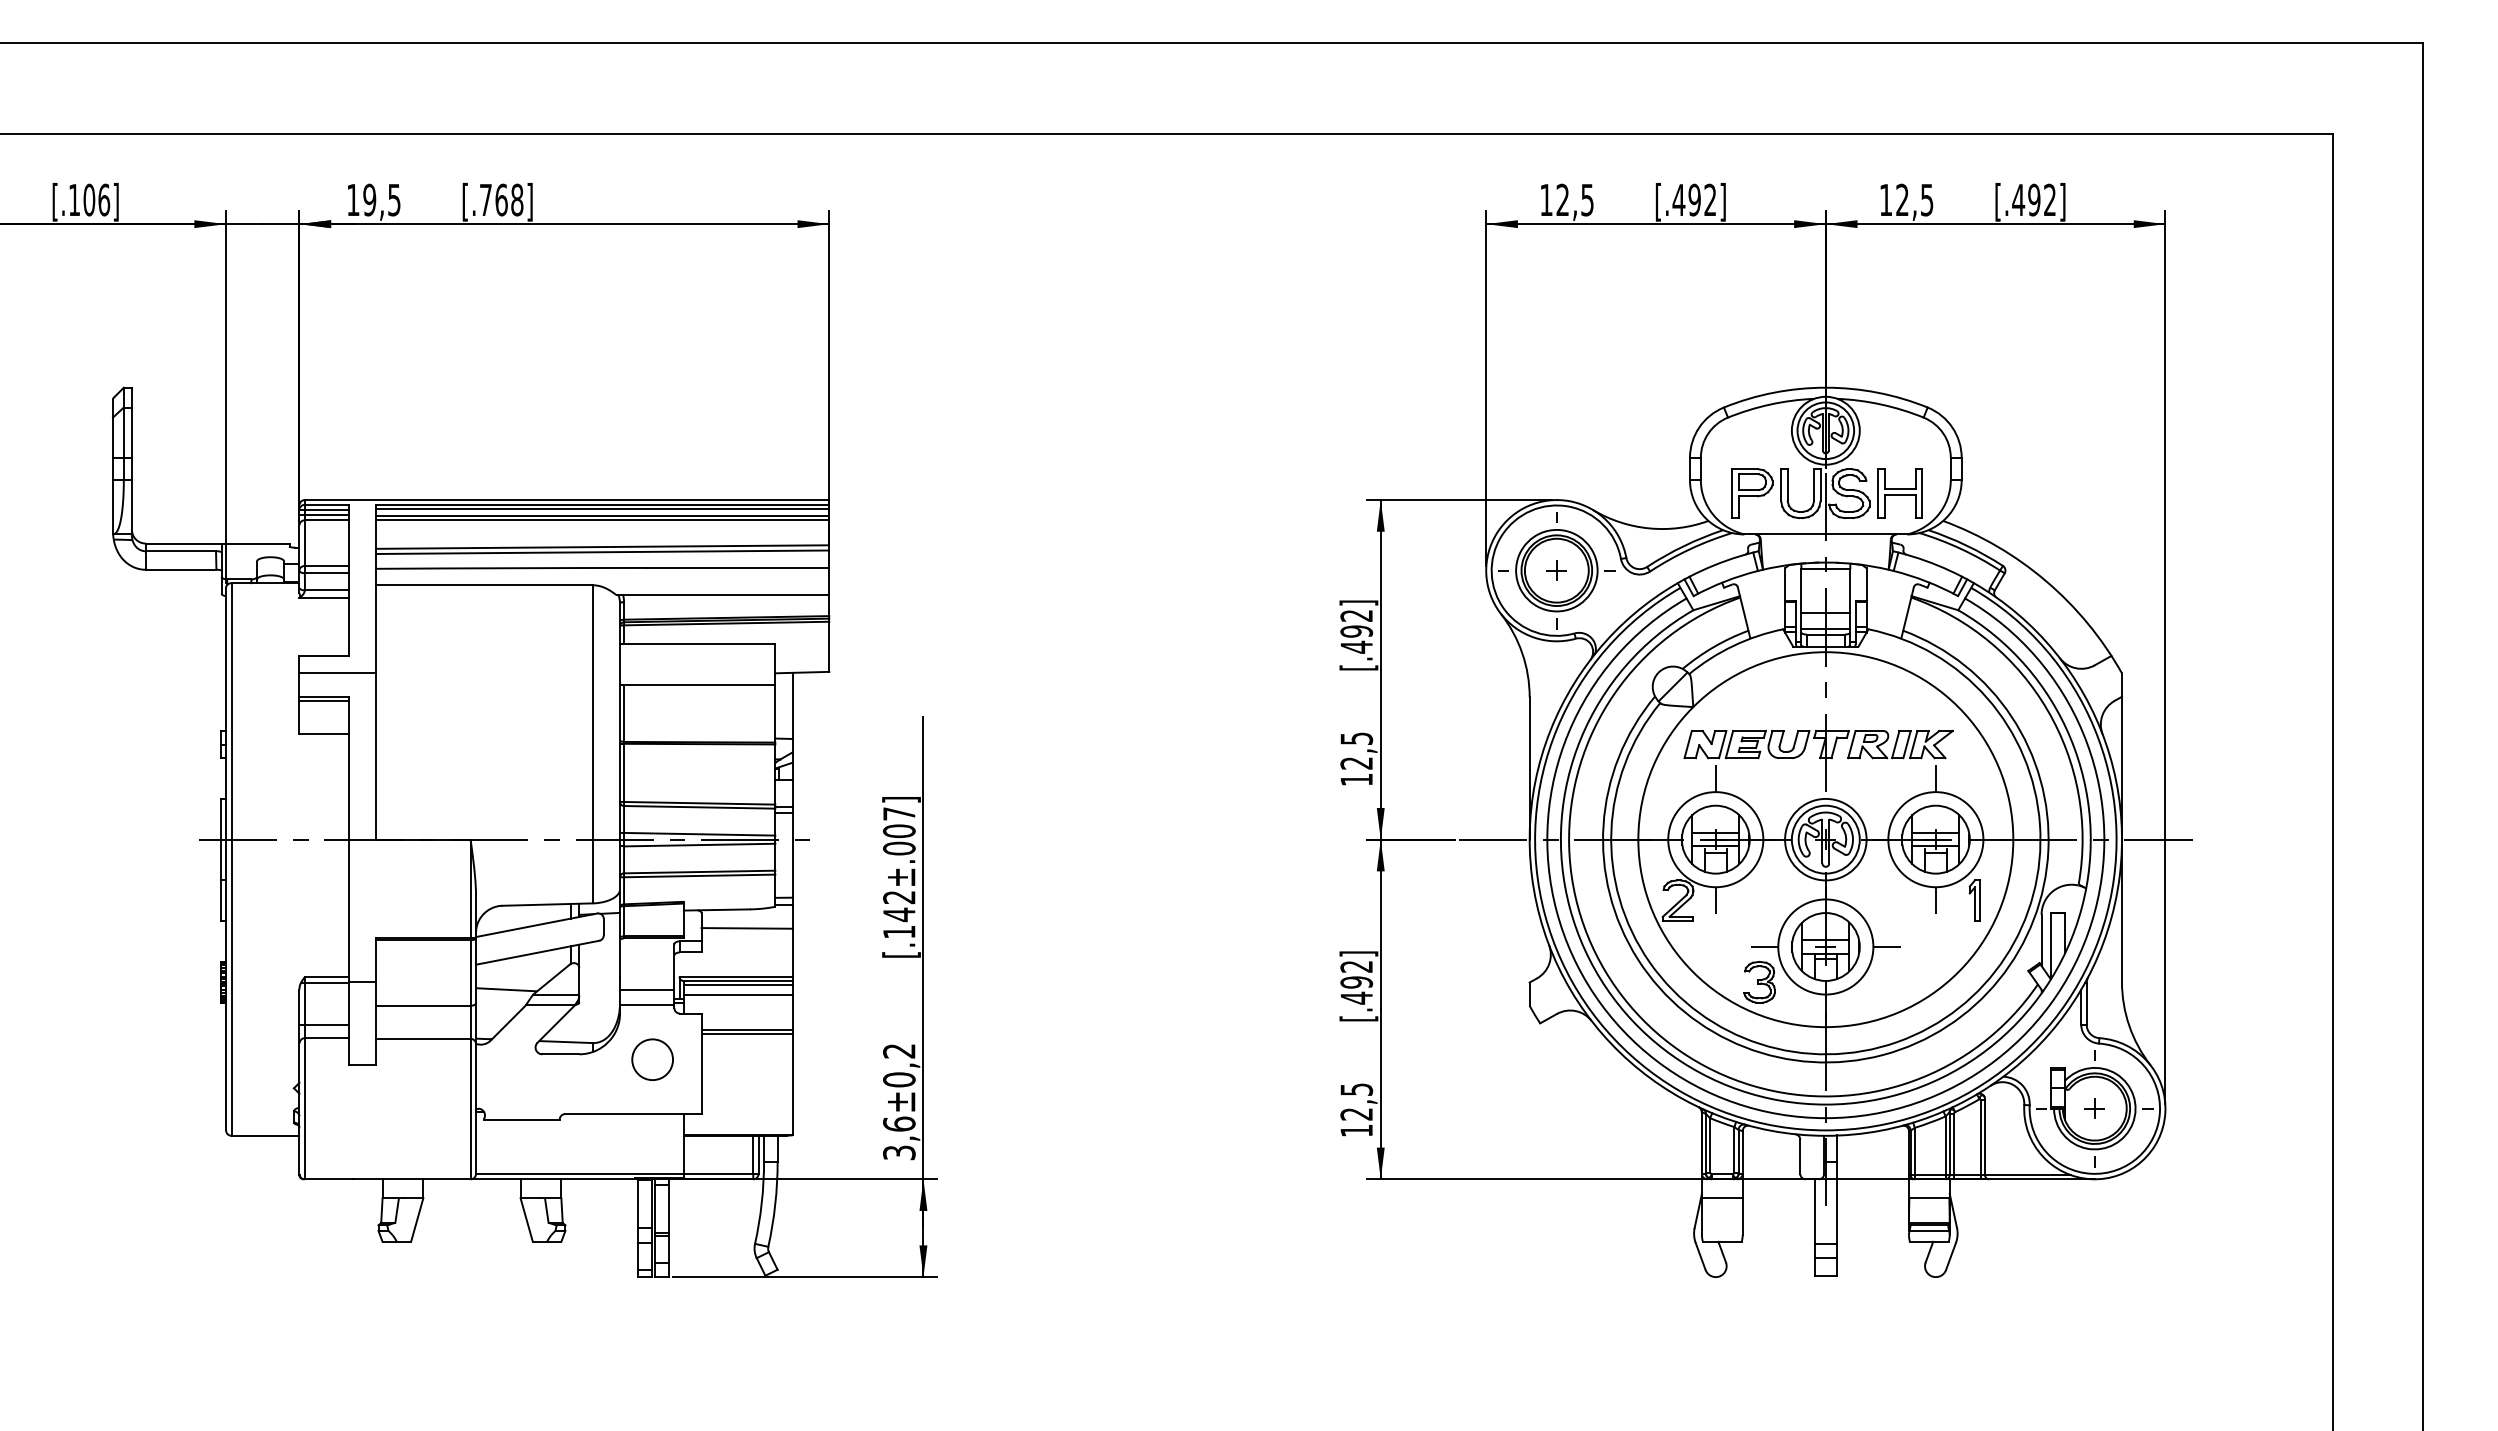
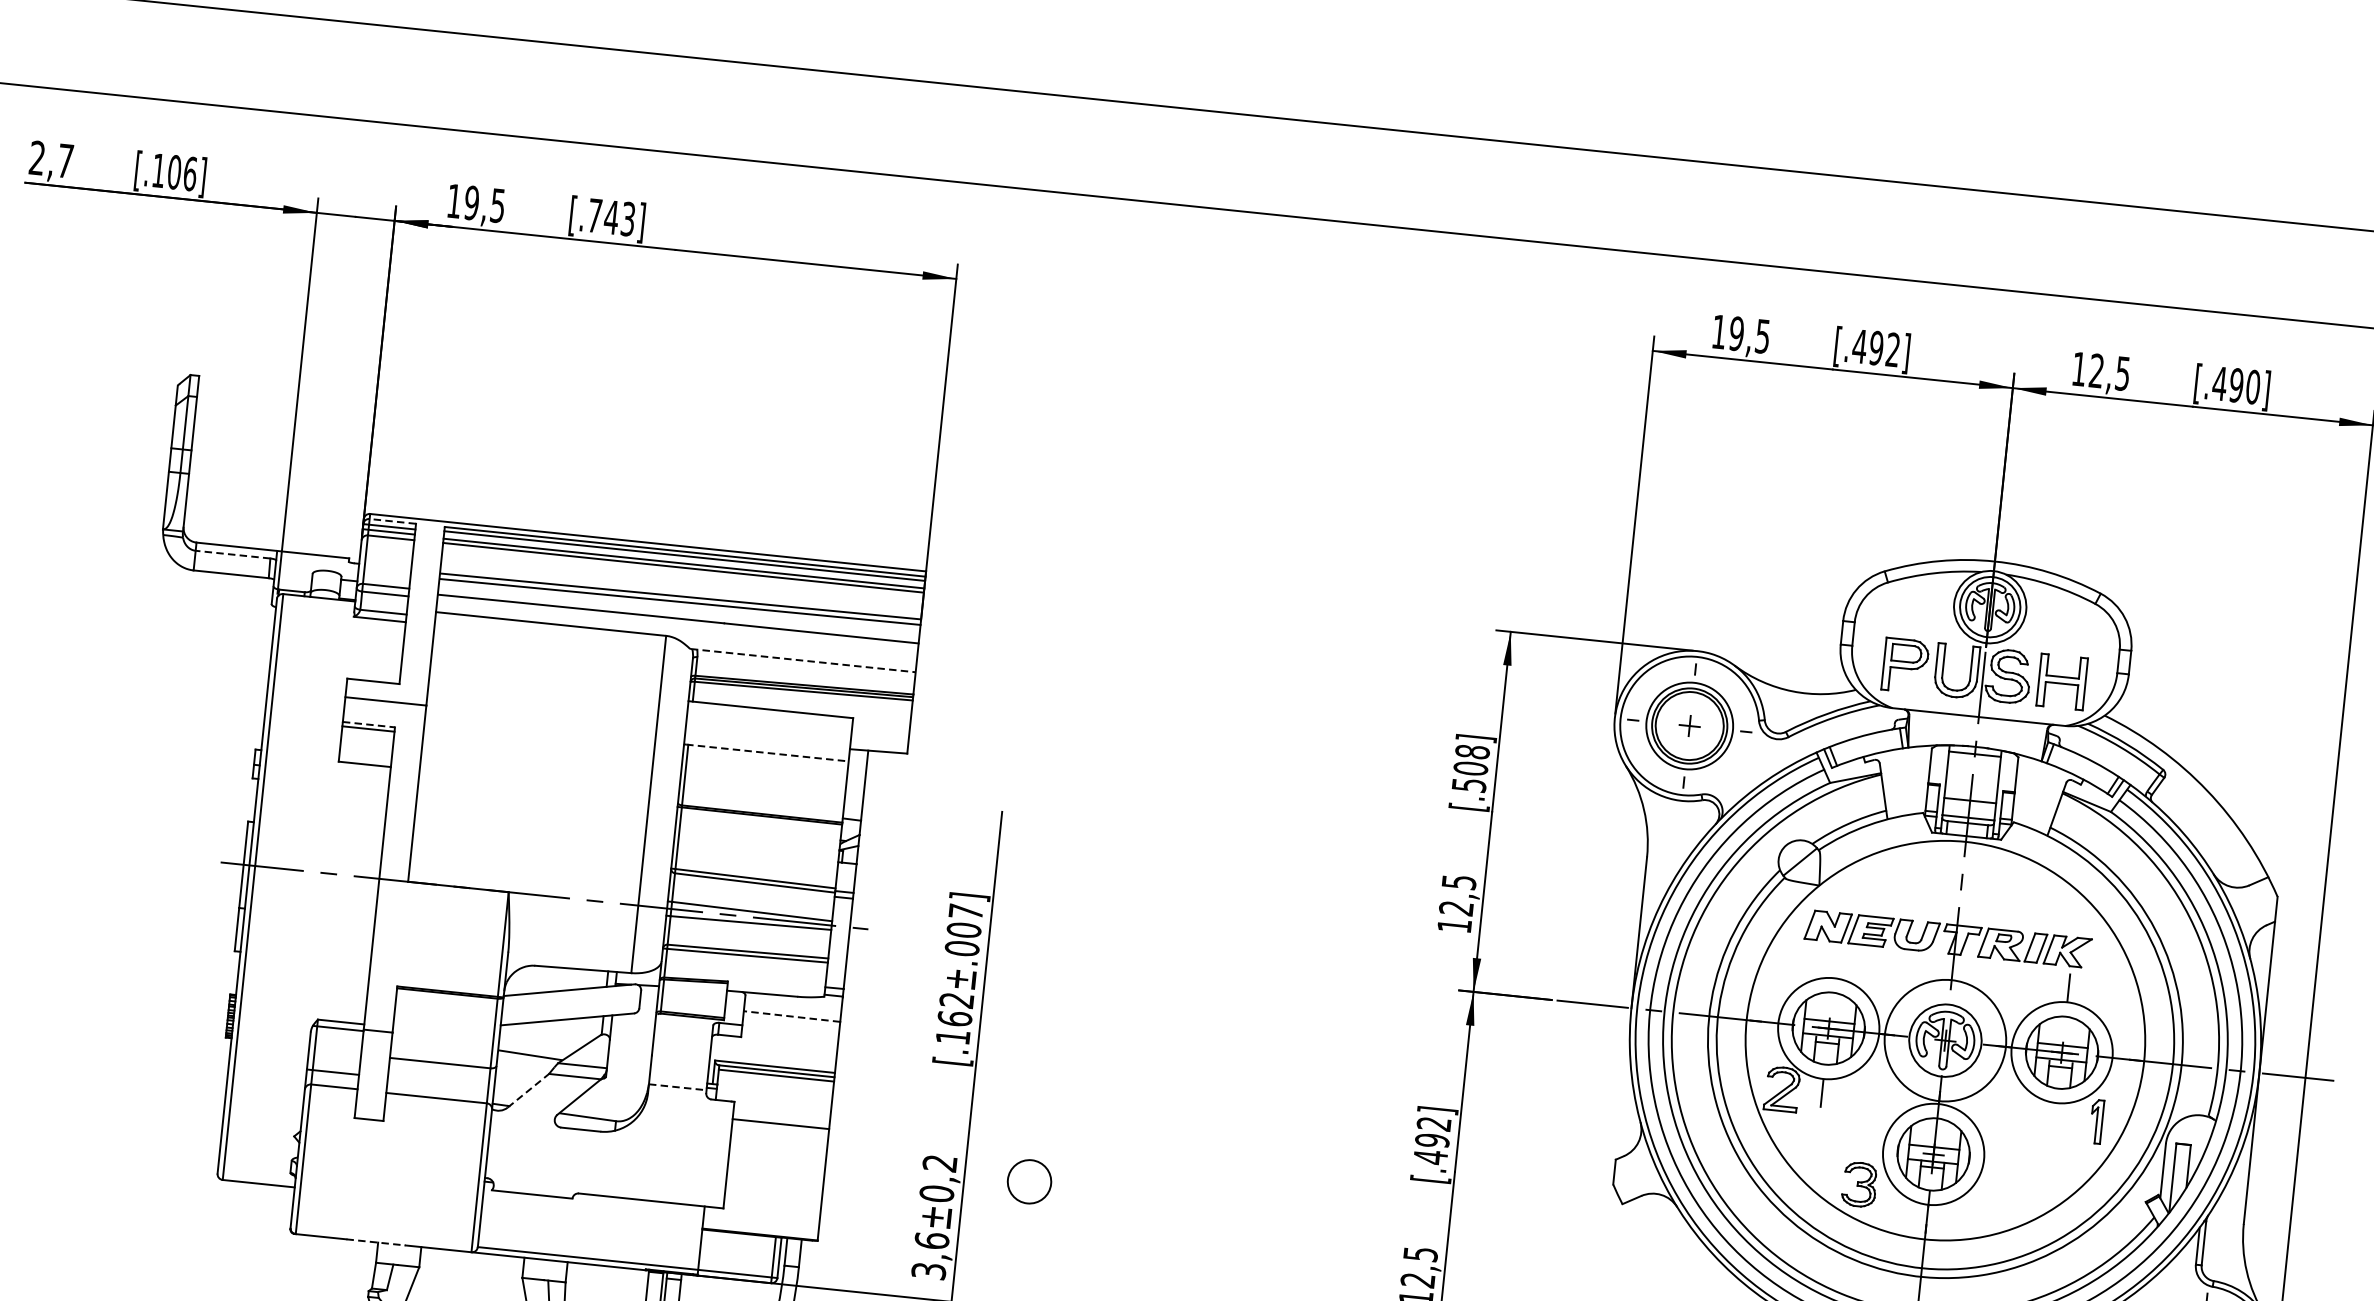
text: (509, 199) -> (620, 217), [.768] -> [.743]
text: (1562, 199) -> (1736, 333), 12,5 -> 19,5
text: (2050, 199) -> (2253, 386), [.492] -> [.490]
line: (326, 504) -> (392, 521), solid -> dashed
line: (180, 551) -> (232, 554), solid -> dashed
line: (723, 595) -> (803, 661), solid -> dashed
text: (1356, 631) -> (1470, 768), [.492] -> [.508]
line: (698, 684) -> (767, 752), solid -> dashed
line: (324, 696) -> (369, 724), solid -> dashed
line: (1715, 778) -> (1835, 963), removed
circle: (1825, 839) -> (1945, 1040), size x1.4
line: (1935, 900) -> (2055, 1117), removed
text: (899, 914) -> (955, 1018), [.142±.007] -> [.162±.007]
line: (747, 928) -> (792, 1016), solid -> dashed
line: (1764, 947) -> (1868, 1148), removed
line: (1886, 947) -> (1997, 1161), removed
line: (647, 989) -> (679, 1070), removed
line: (737, 994) -> (774, 1085), removed
line: (647, 1005) -> (678, 1087), solid -> dashed
line: (508, 1023) -> (528, 1091), solid -> dashed
line: (746, 1033) -> (779, 1127), removed
circle: (652, 1059) -> (1029, 1181), moved
line: (380, 1179) -> (375, 1242), solid -> dashed

